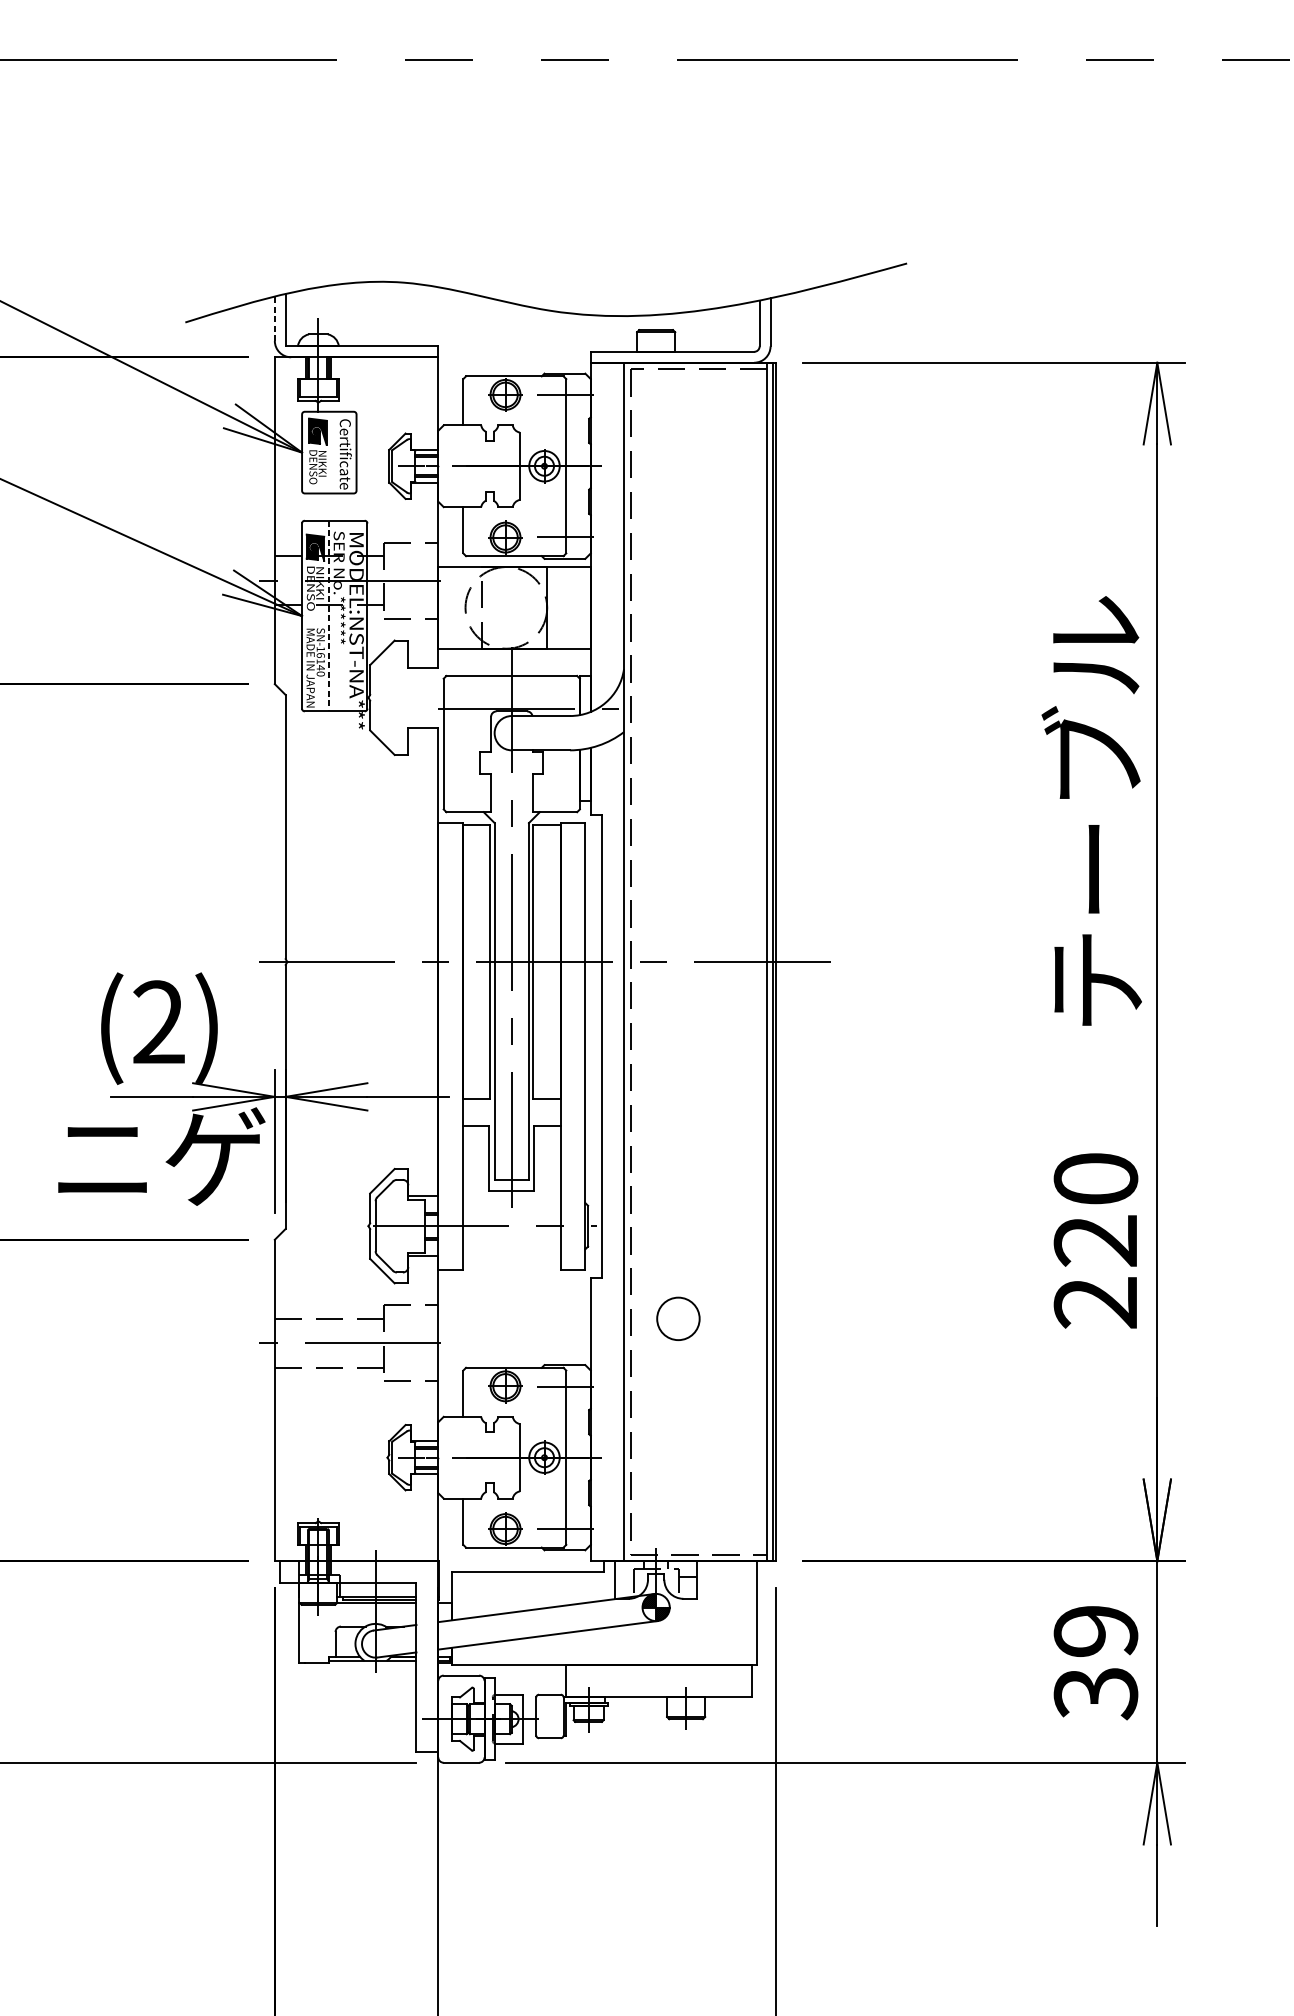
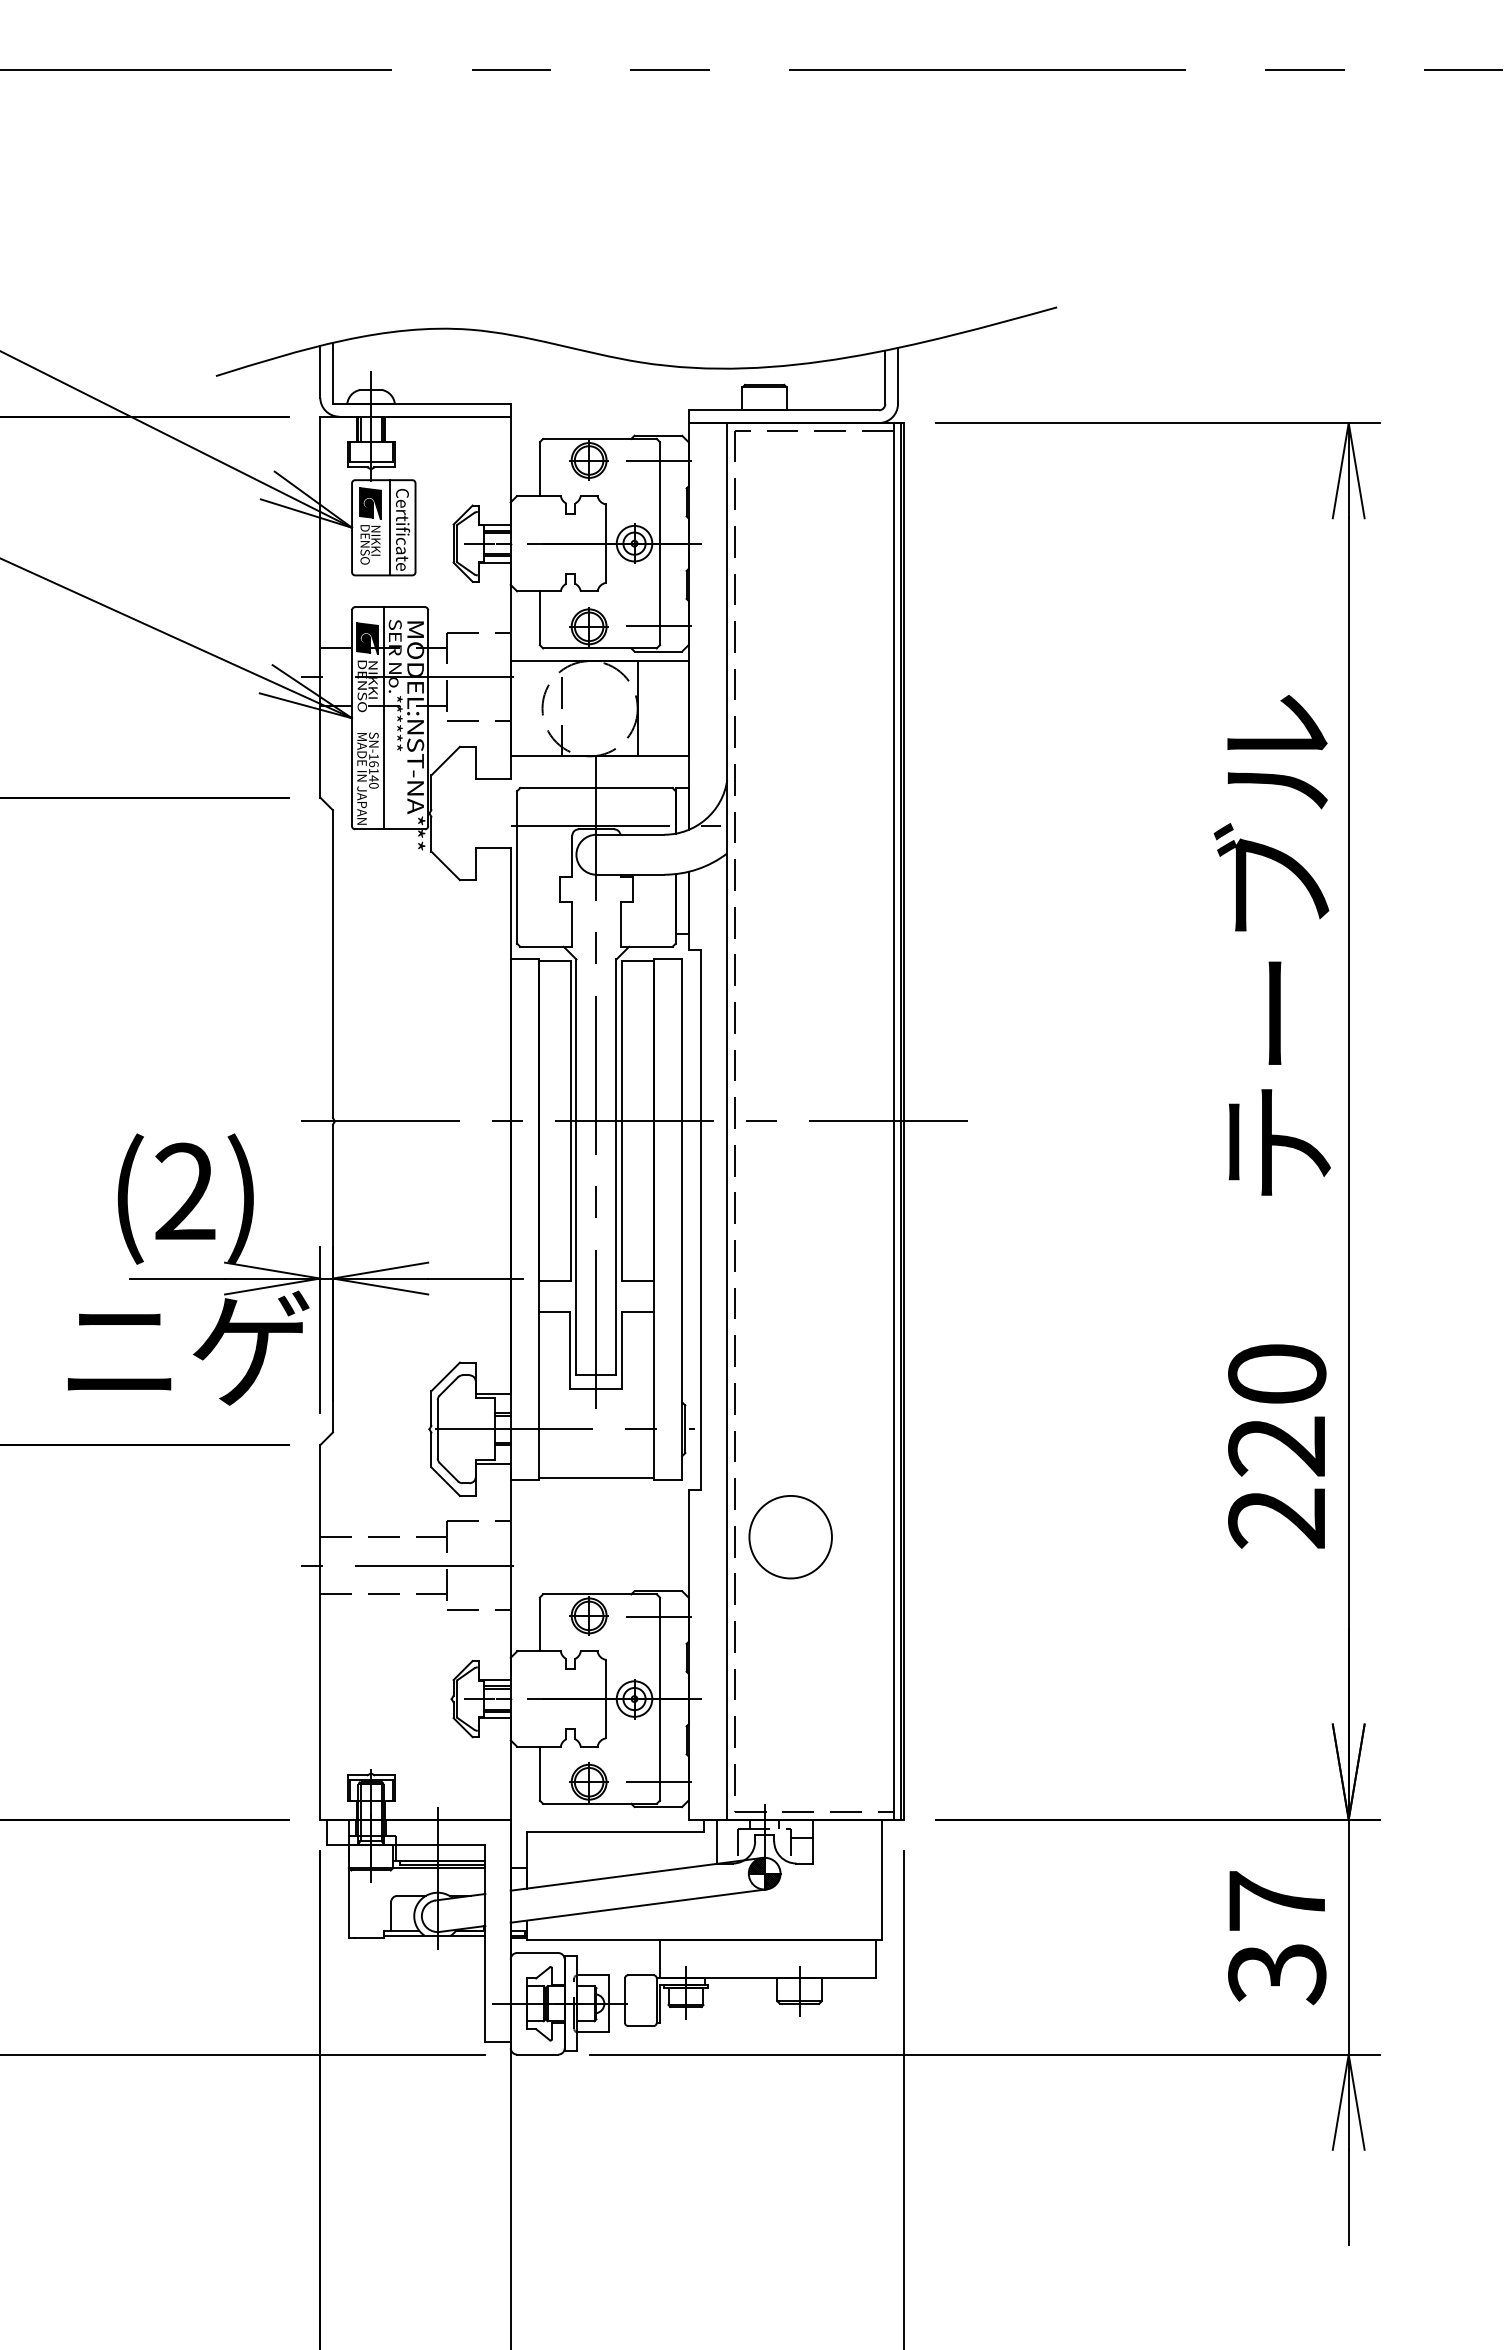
line: (275, 318) -> (320, 371), dashed -> solid
line: (335, 452) -> (390, 527), added
line: (329, 616) -> (383, 718), dashed -> solid
line: (511, 1267) -> (596, 1477), added
circle: (678, 1319) -> (790, 1537), size x1.67
text: (1096, 1631) -> (1277, 1901), 39 -> 37

